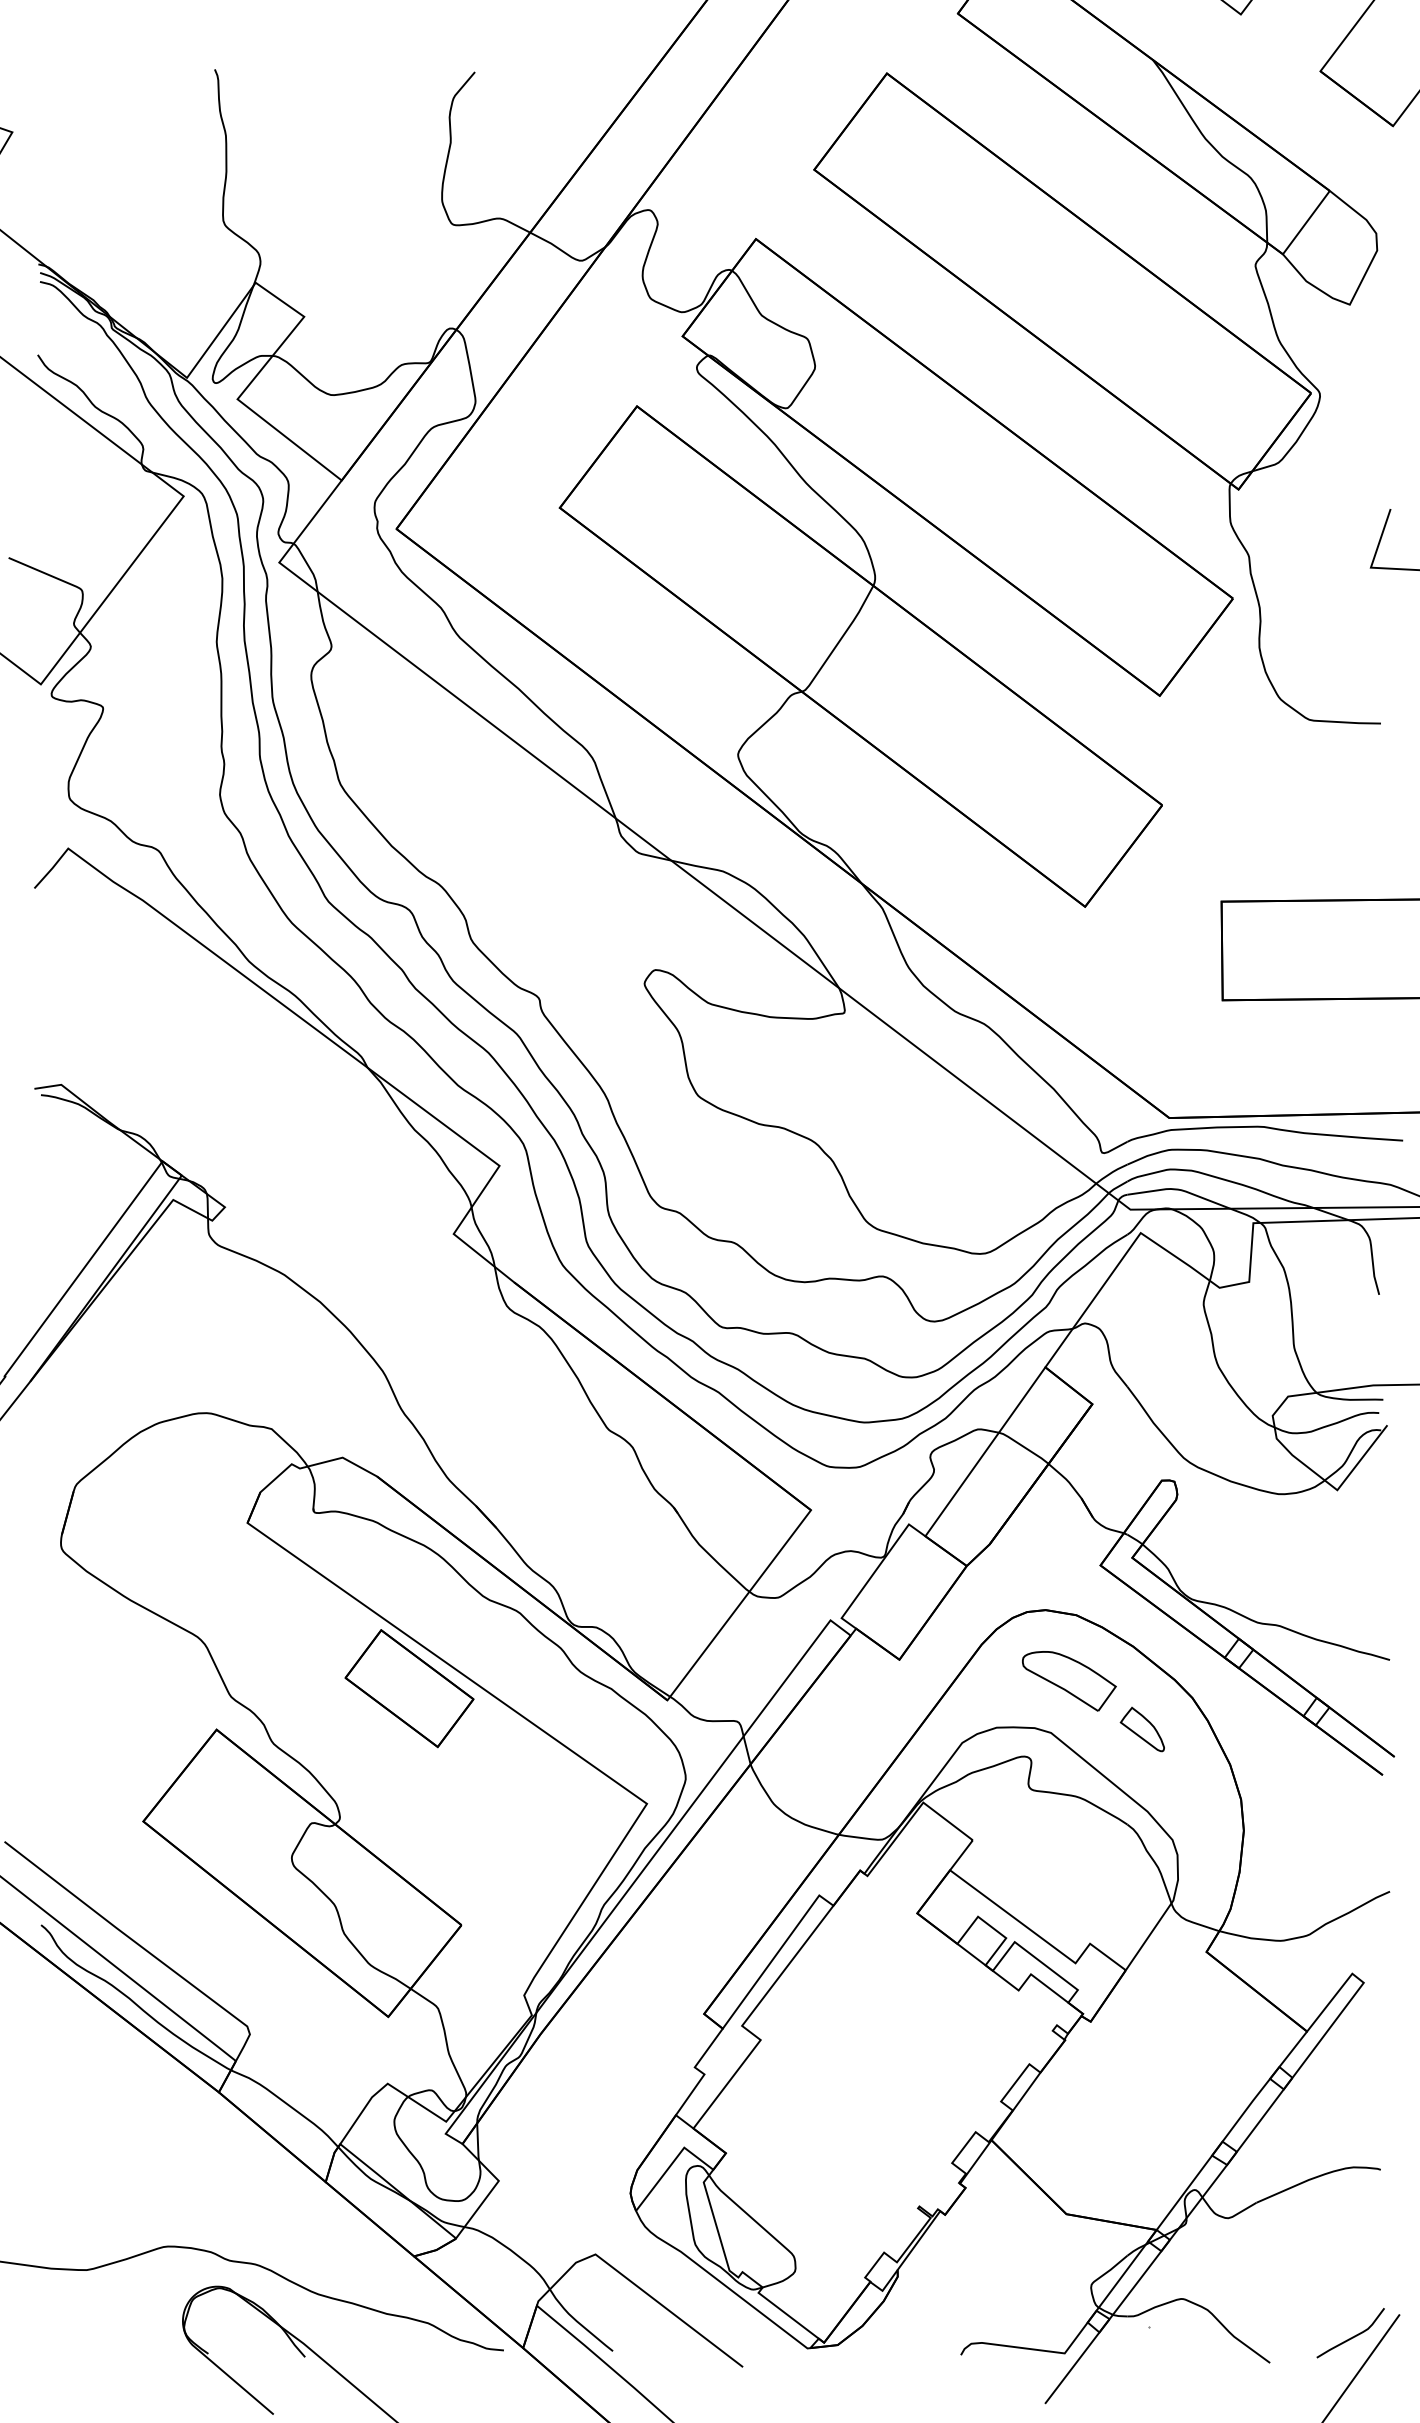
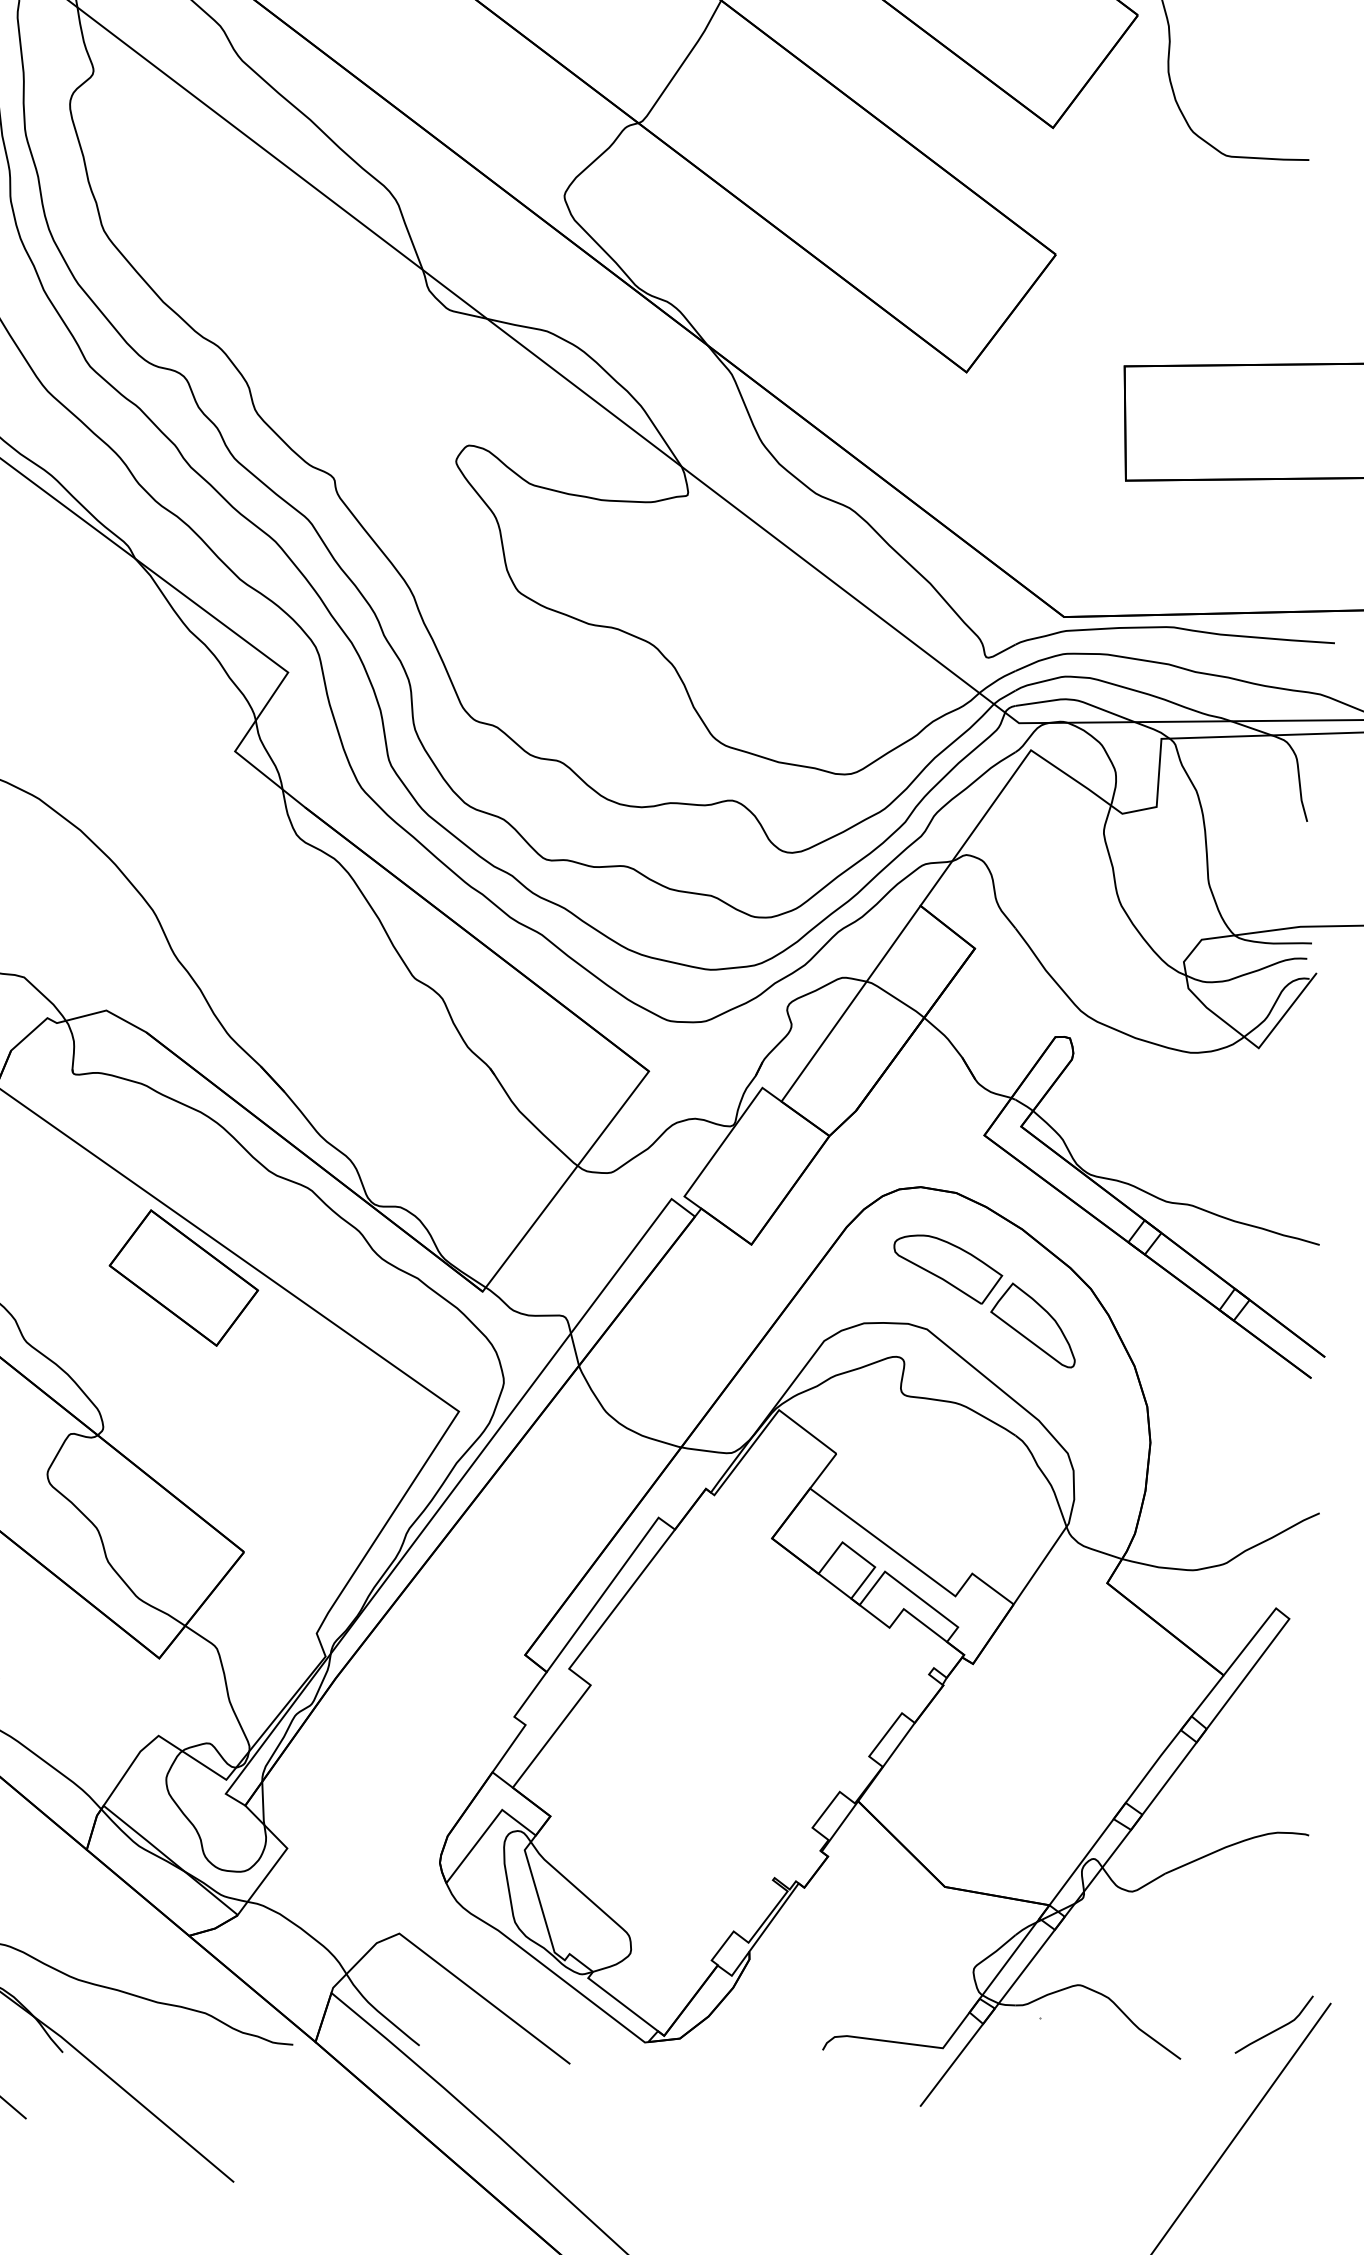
part: (1142, 1729) -> (1033, 1325), size x1.67

